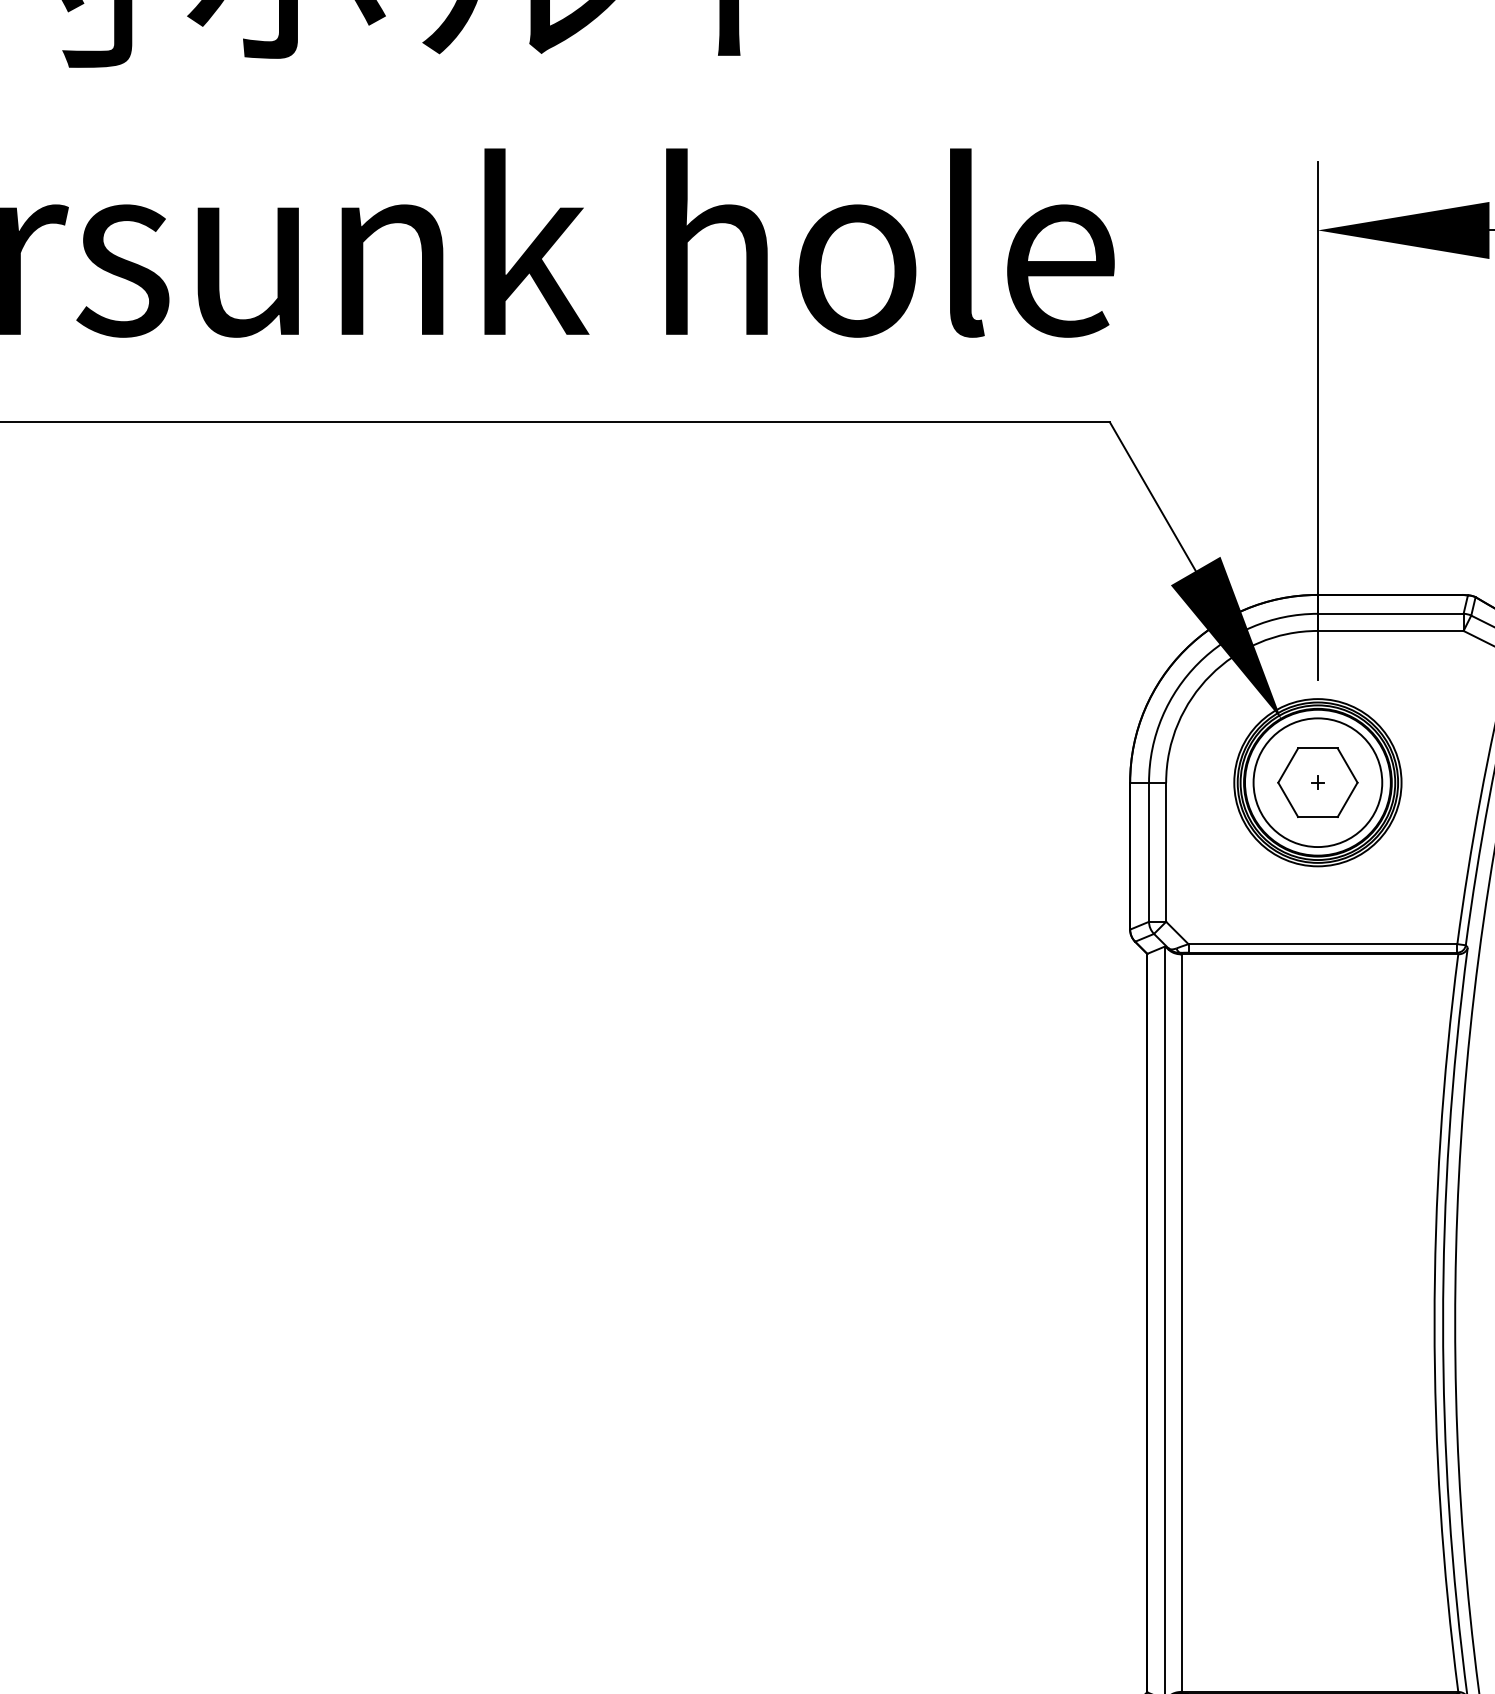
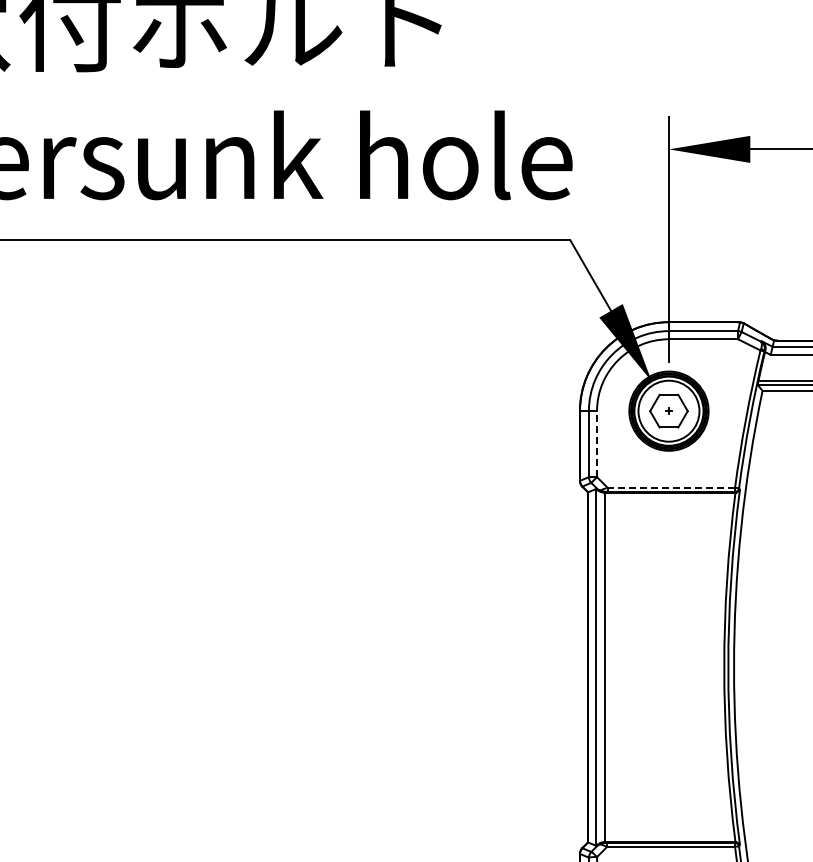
line: (1167, 852) -> (597, 444), solid -> dashed
line: (1323, 943) -> (671, 487), solid -> dashed

